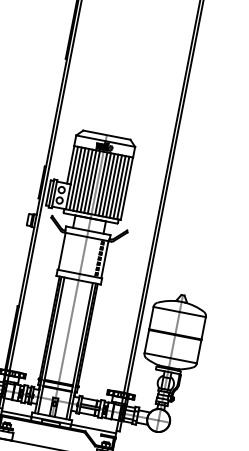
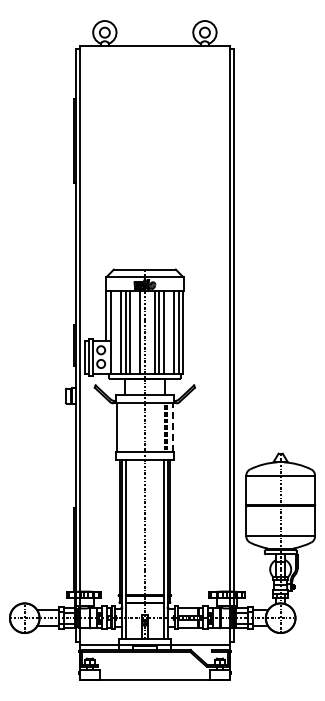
line: (75, 178) -> (116, 332), removed
line: (90, 181) -> (135, 332), removed
line: (101, 183) -> (149, 332), removed
line: (115, 186) -> (168, 332), removed
line: (105, 259) -> (173, 427), solid -> dashed

